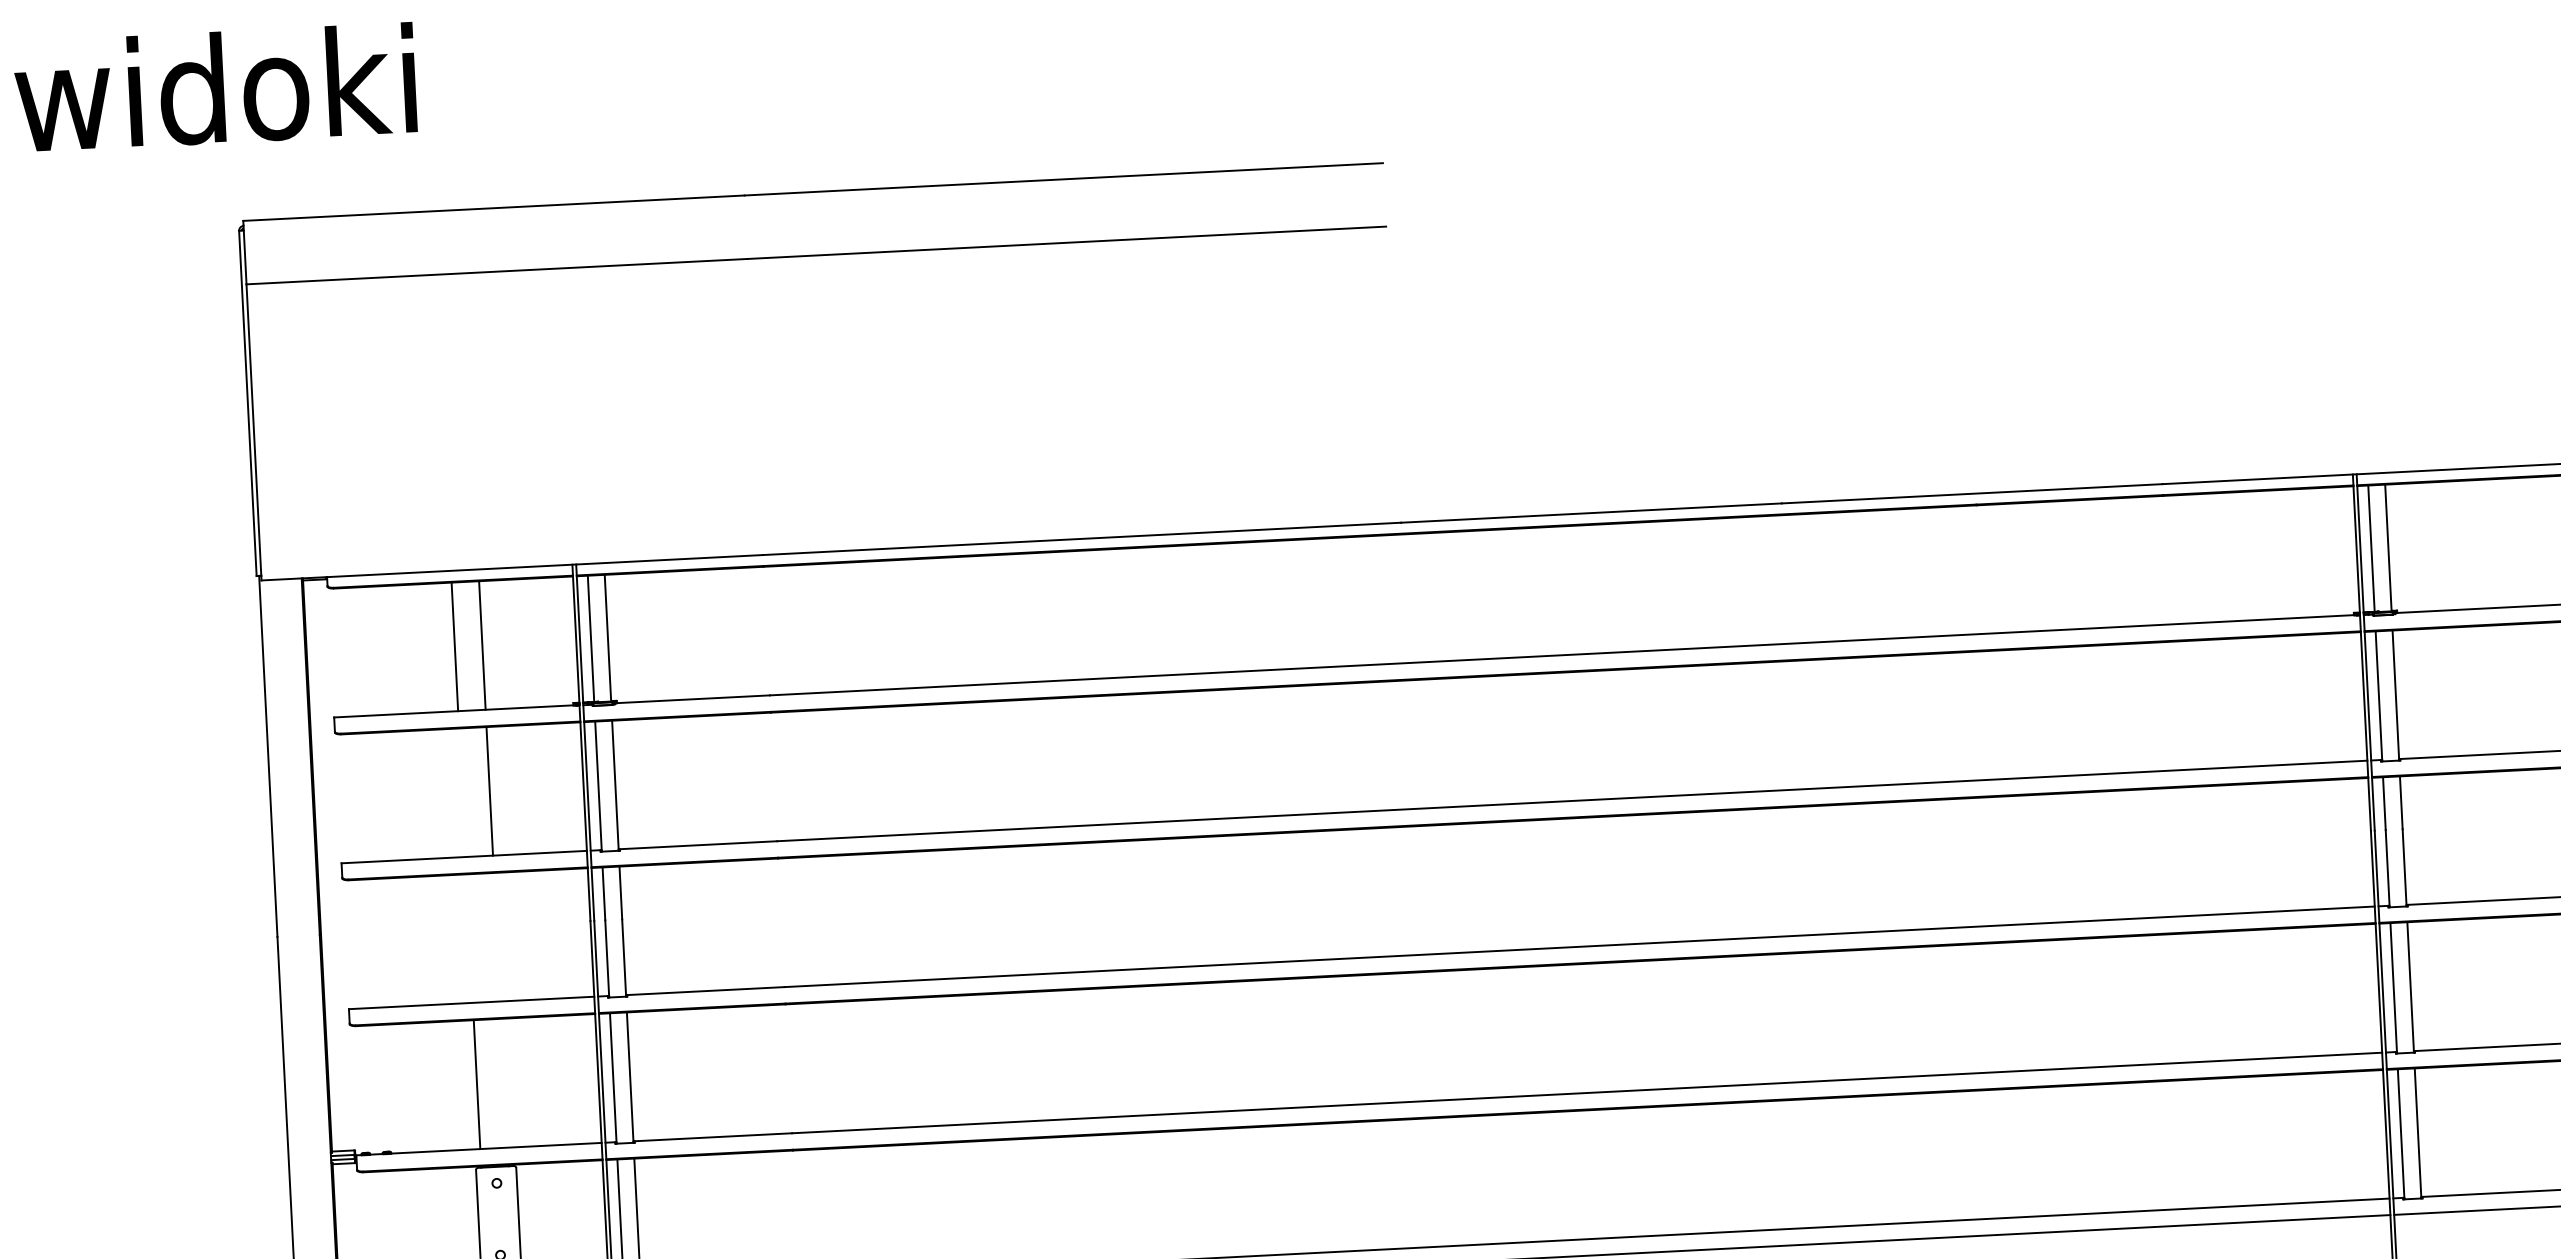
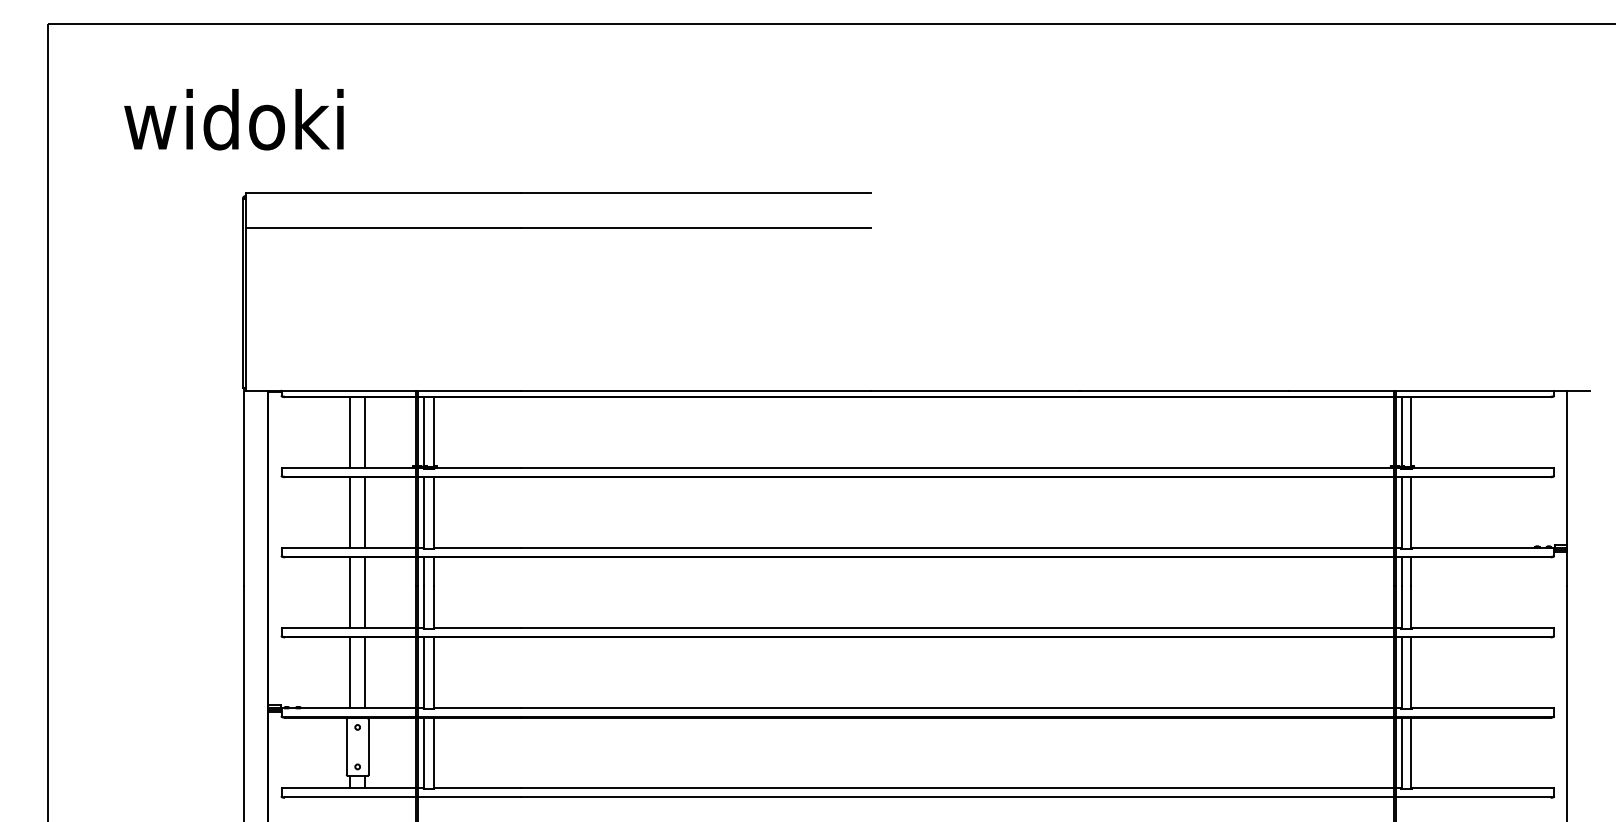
line: (462, 792) -> (349, 512), added
line: (496, 935) -> (364, 591), added
line: (469, 938) -> (349, 592), added
line: (504, 1082) -> (364, 672), added

